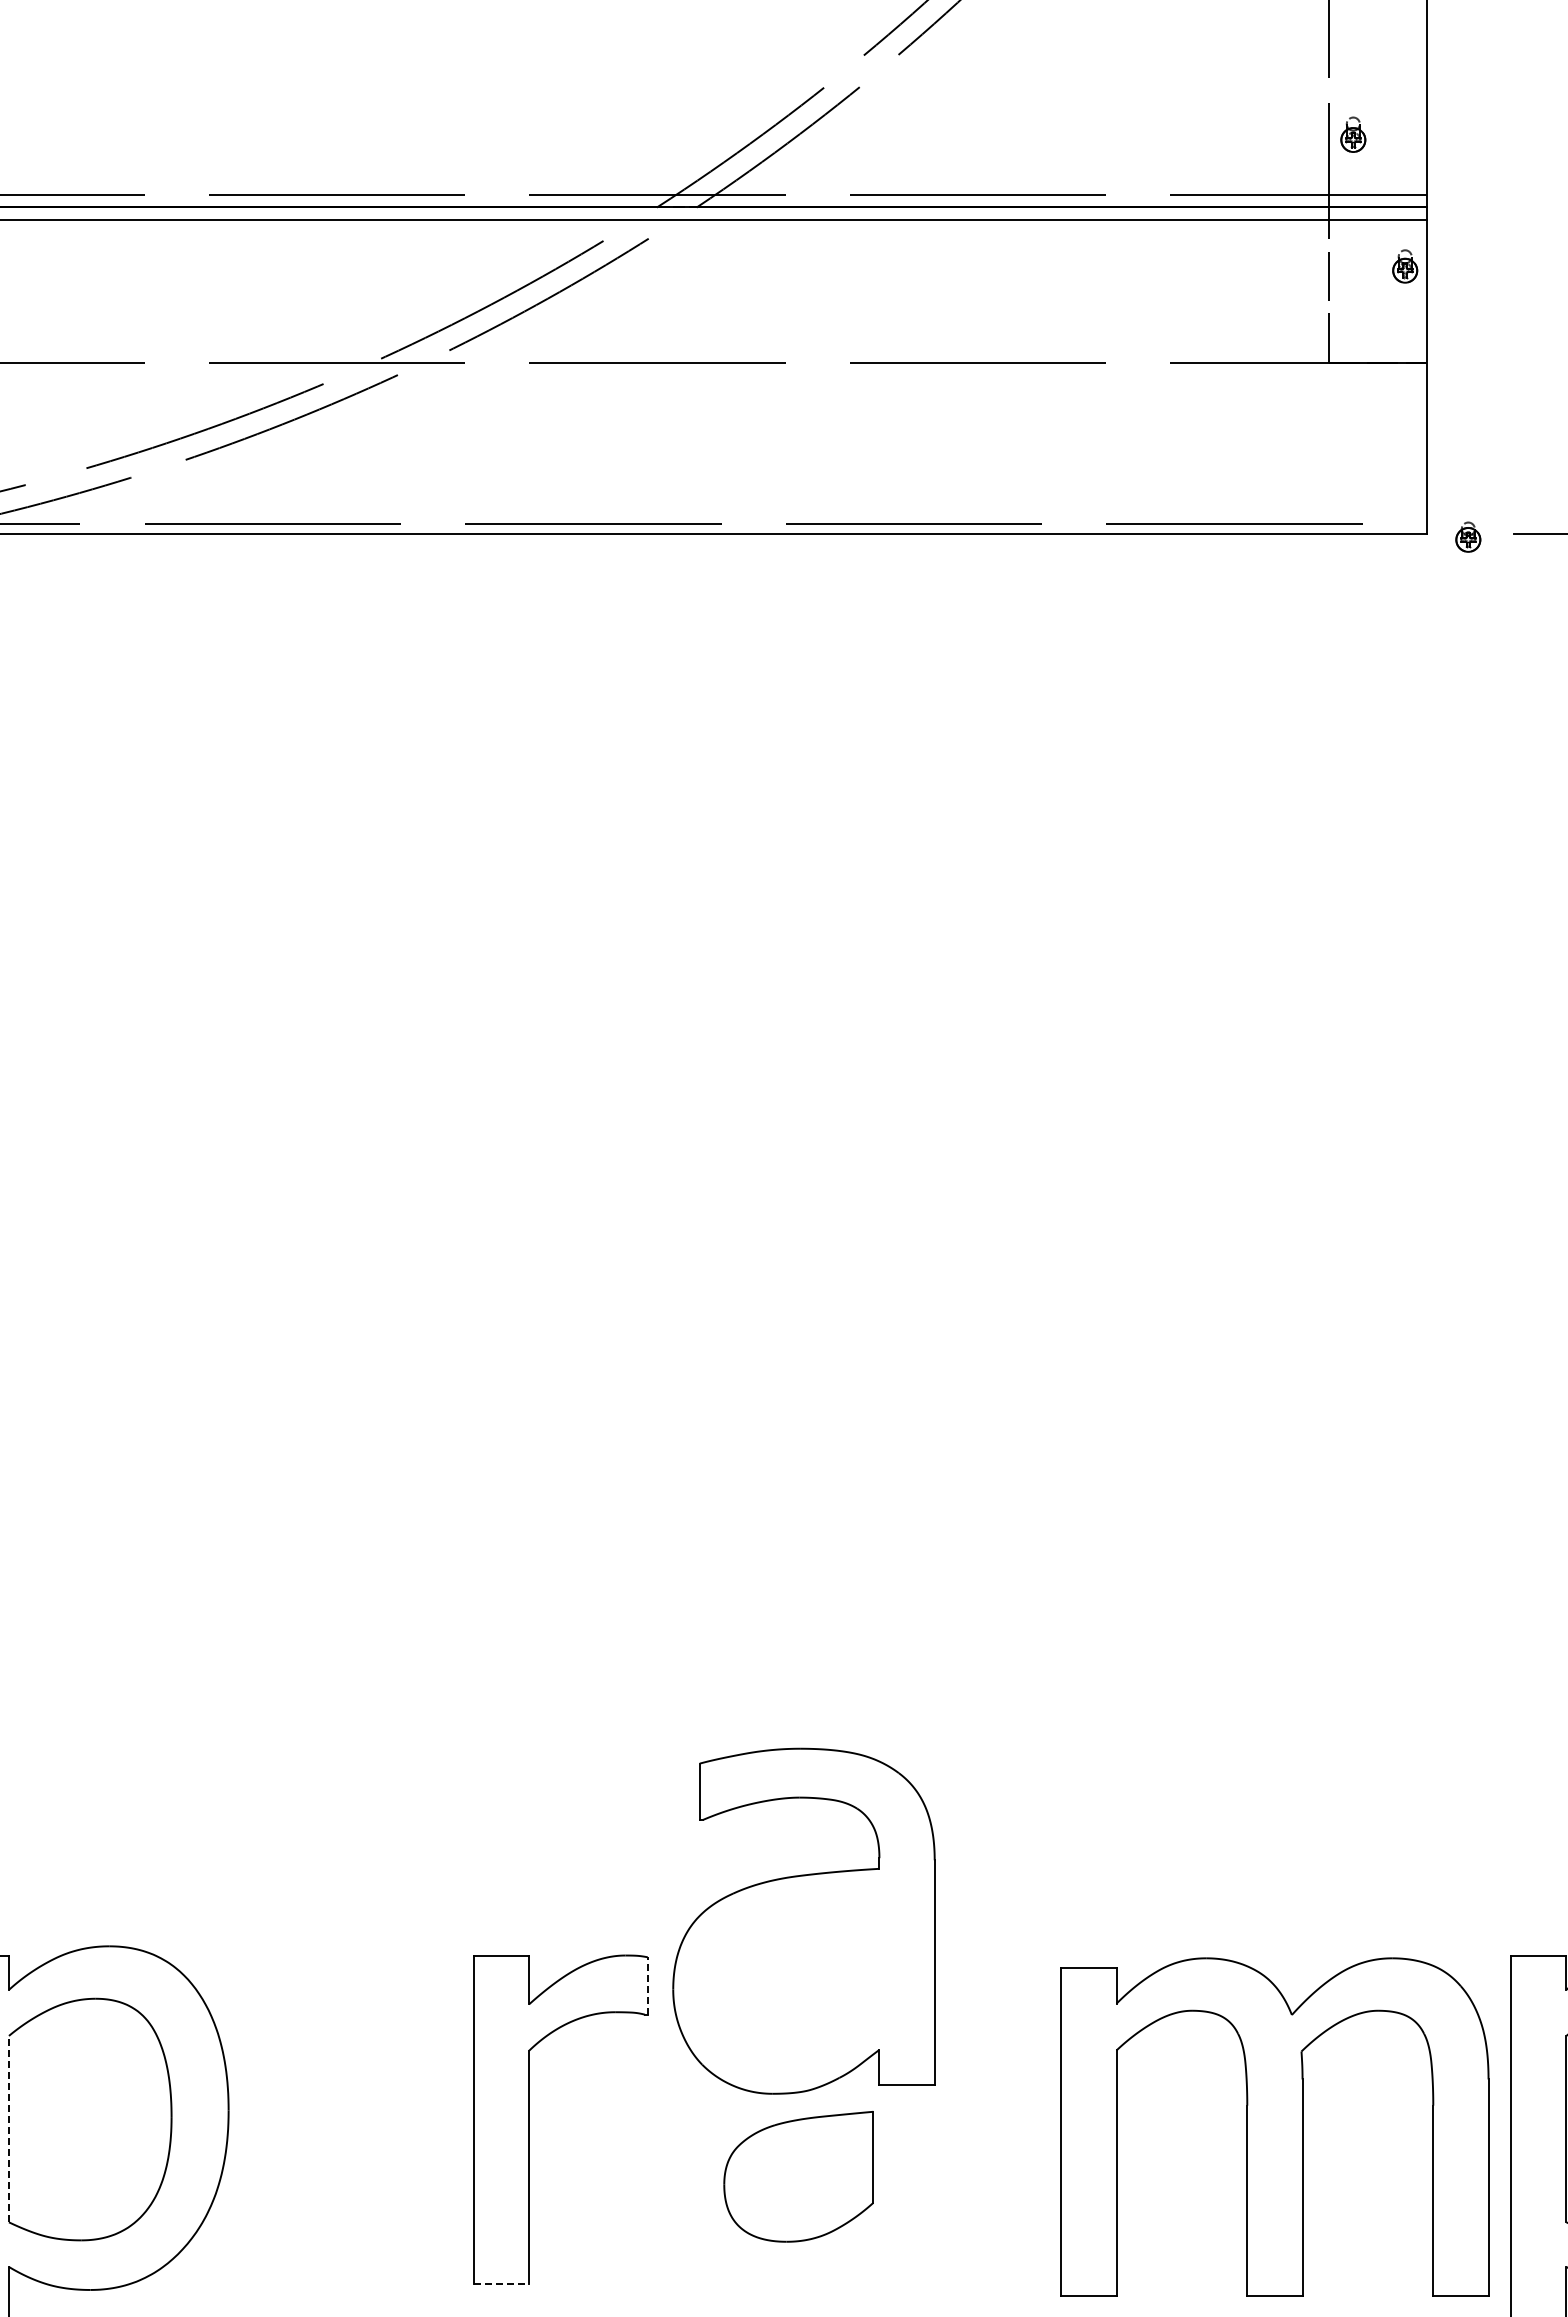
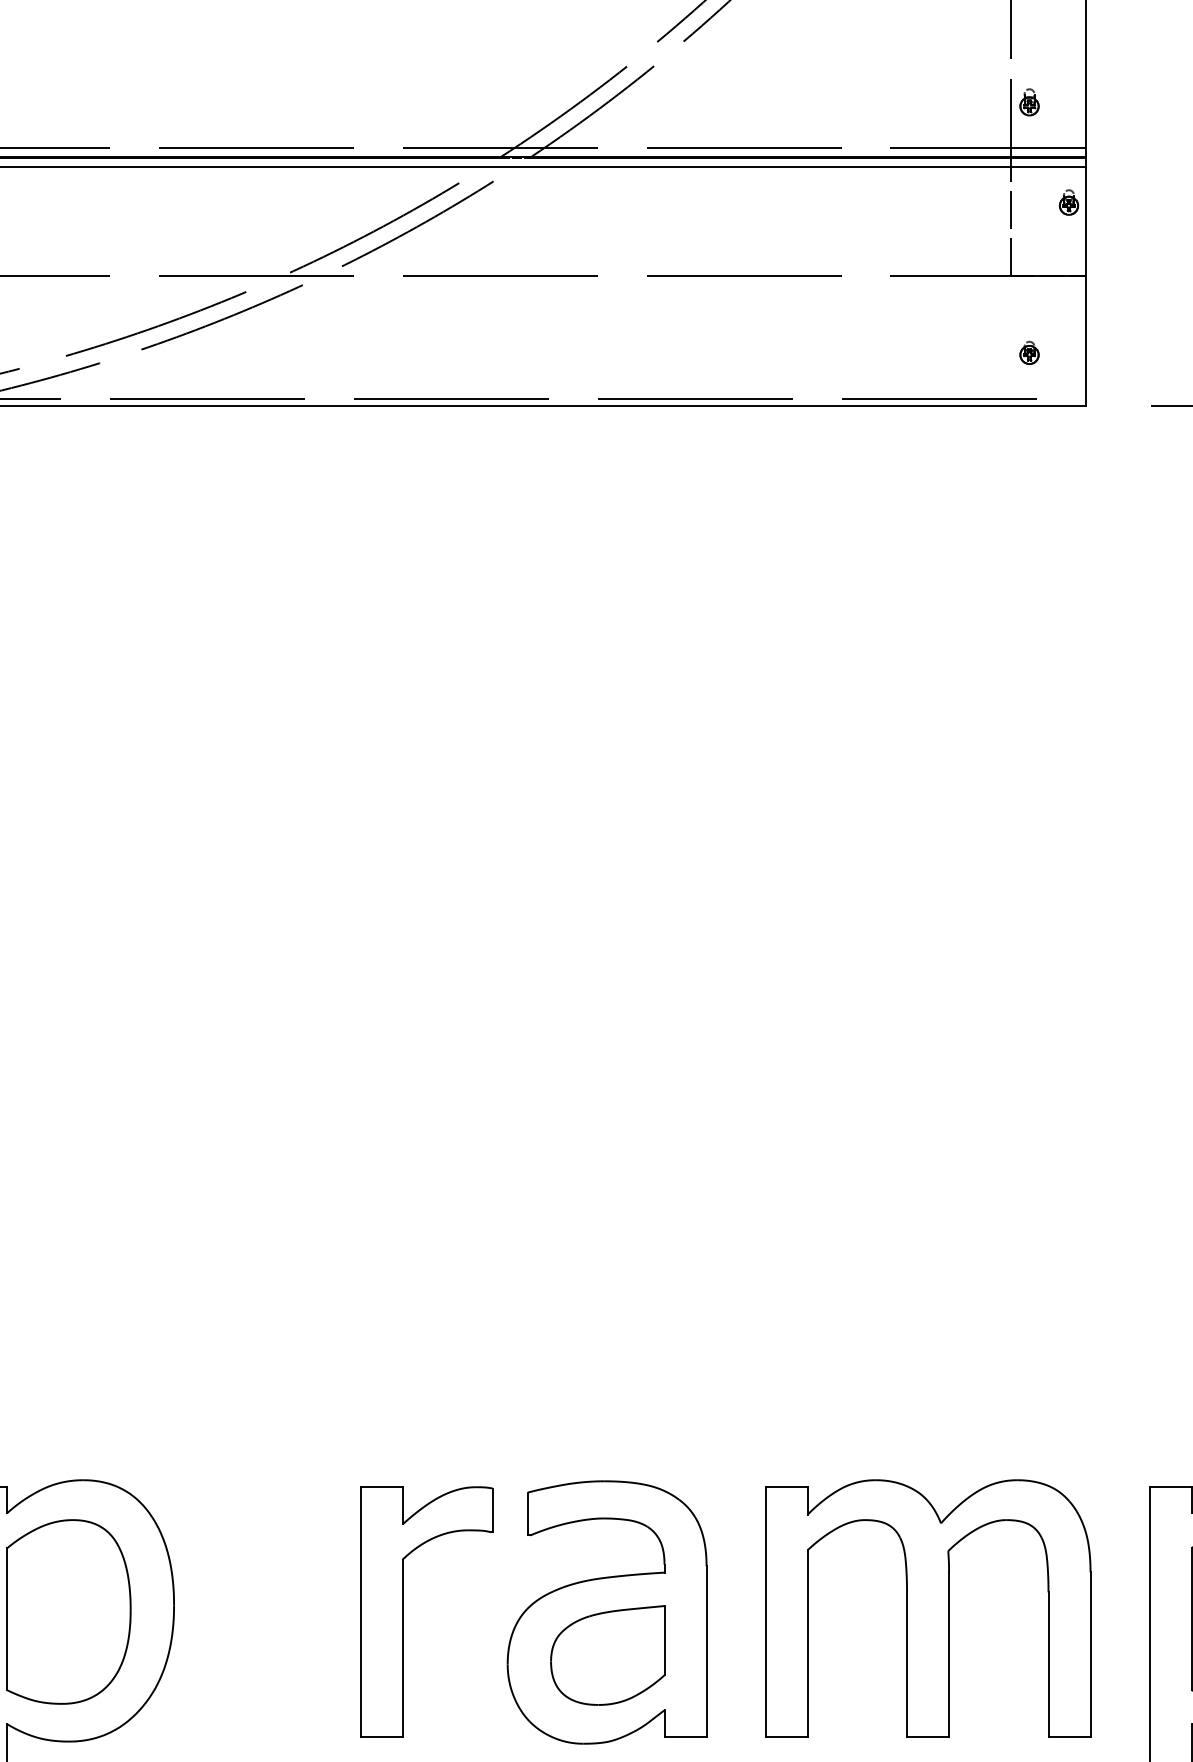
part: (1468, 536) -> (1029, 352), moved
part: (803, 1920) -> (606, 1611), moved
line: (647, 1986) -> (492, 1510), dashed -> solid
part: (1274, 2126) -> (927, 1608), moved
line: (8, 2128) -> (6, 1618), dashed -> solid
line: (501, 2283) -> (381, 1736), dashed -> solid

